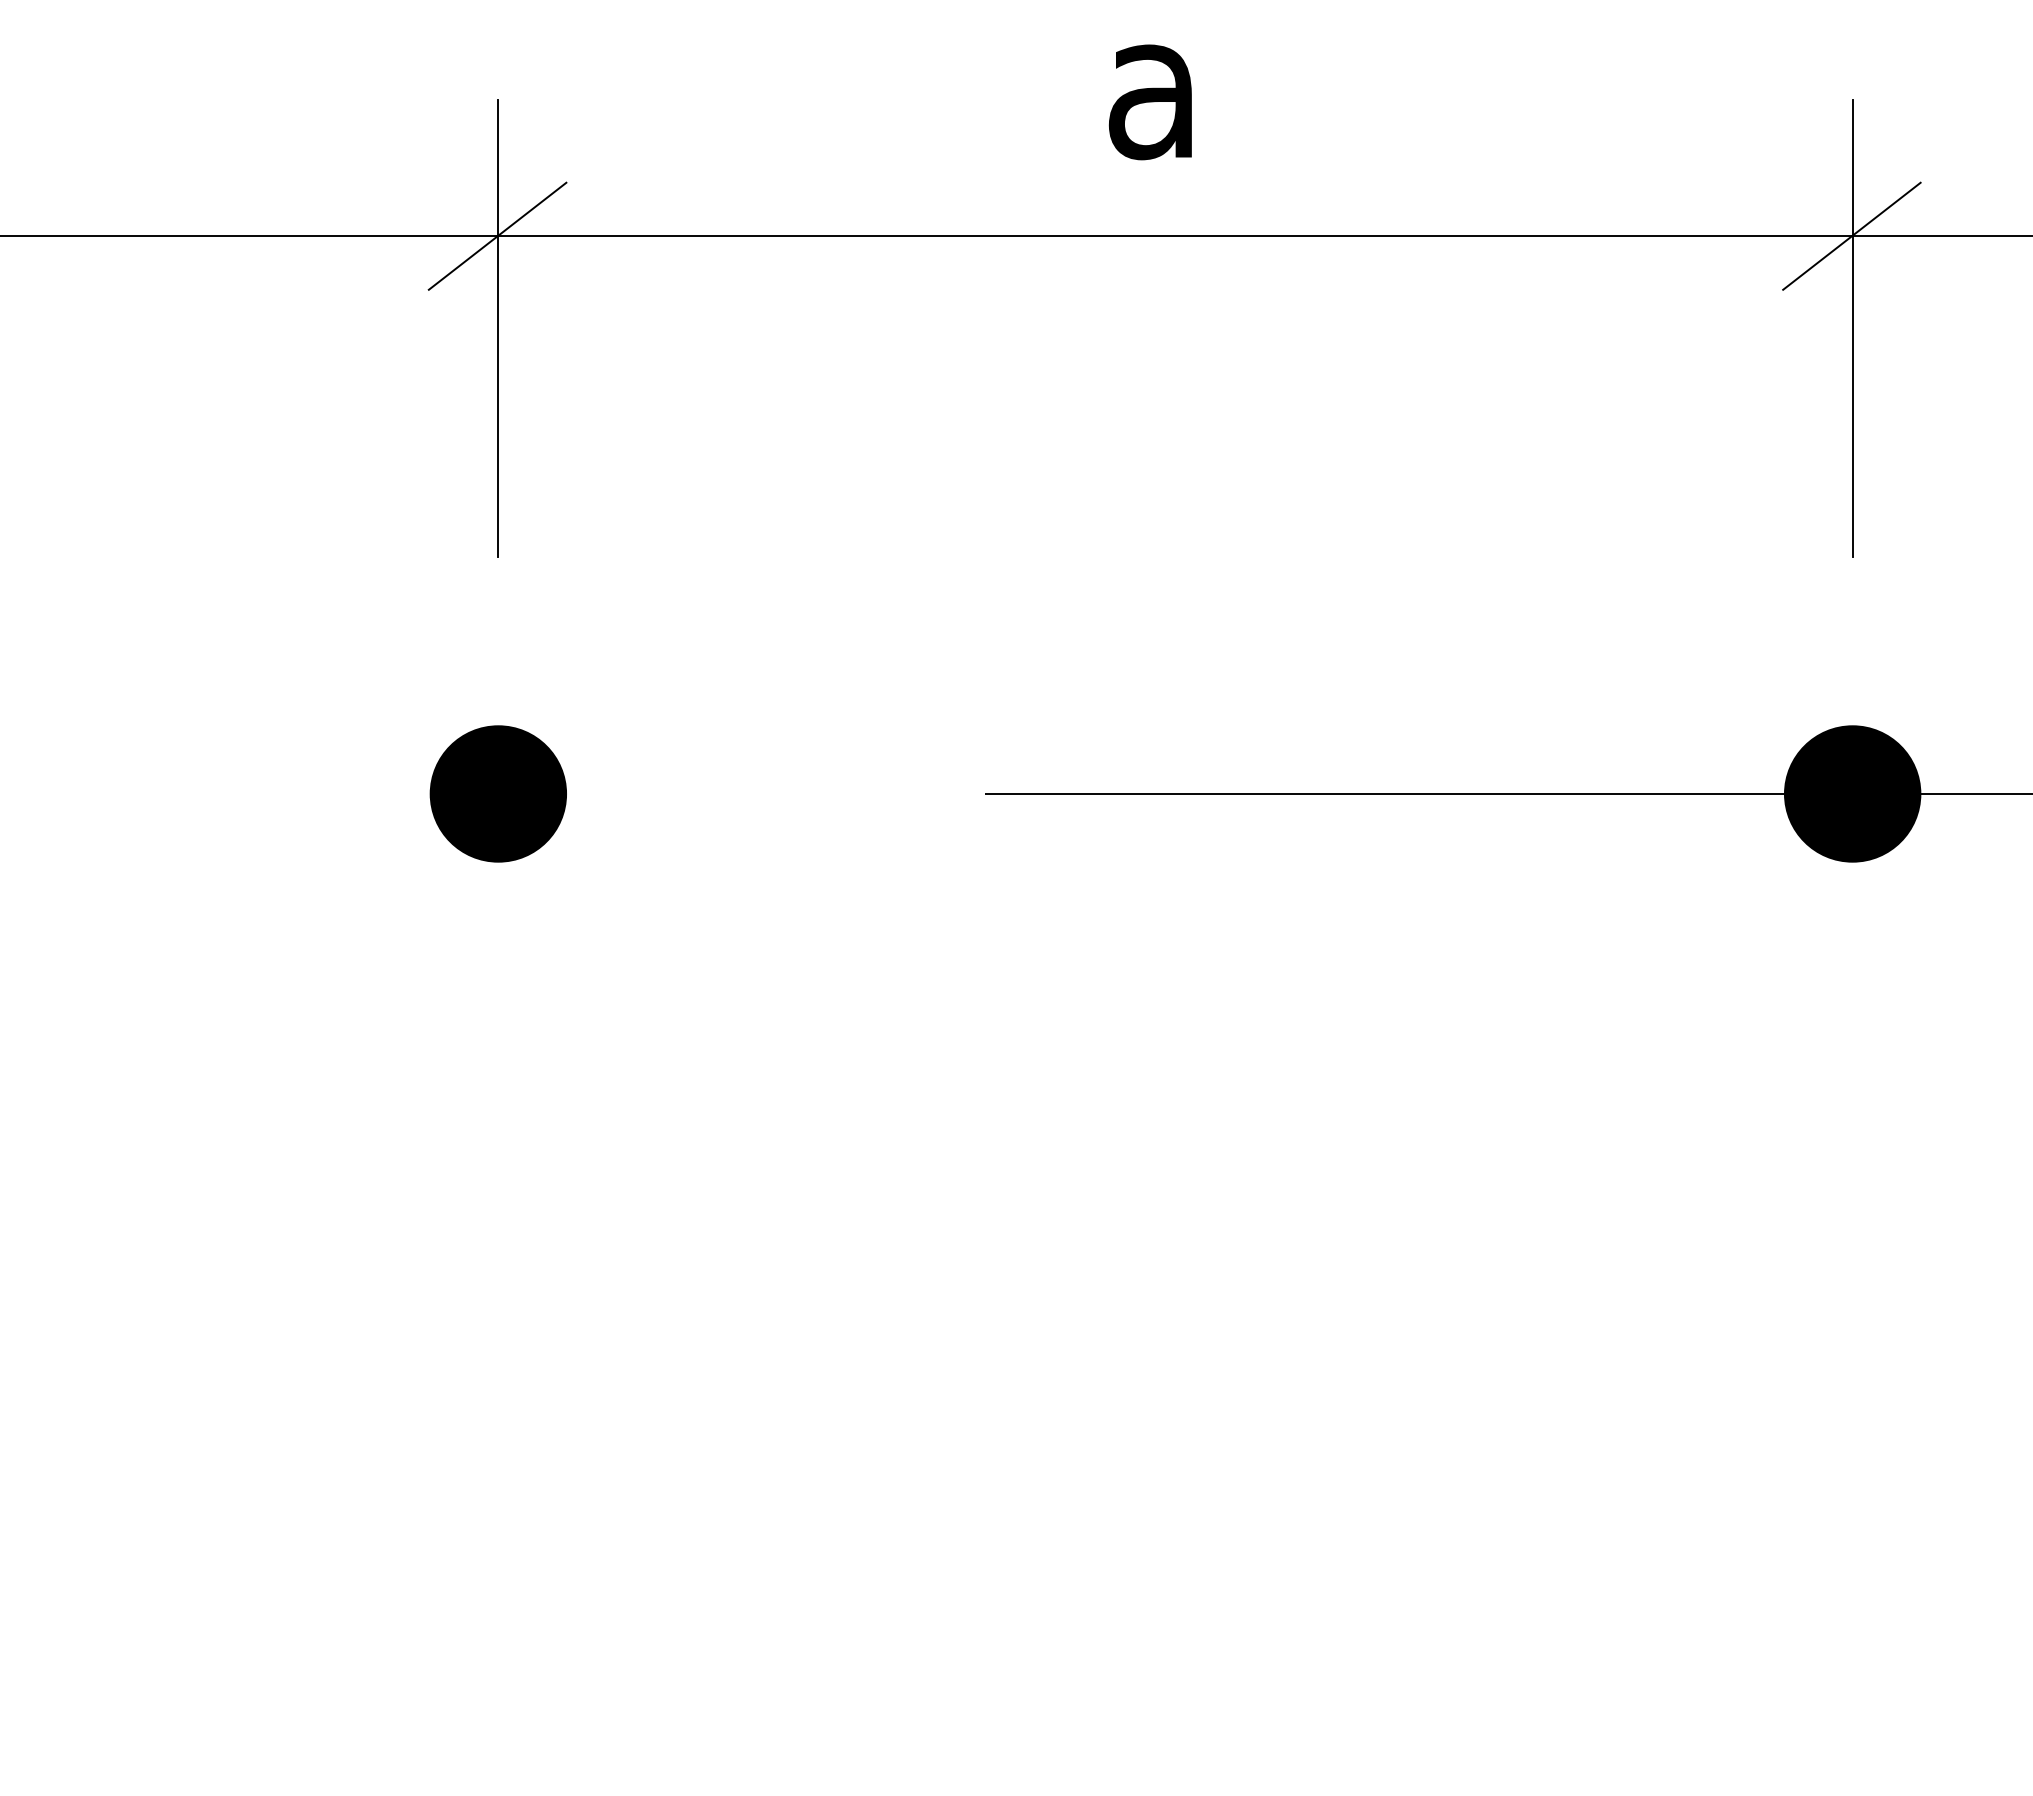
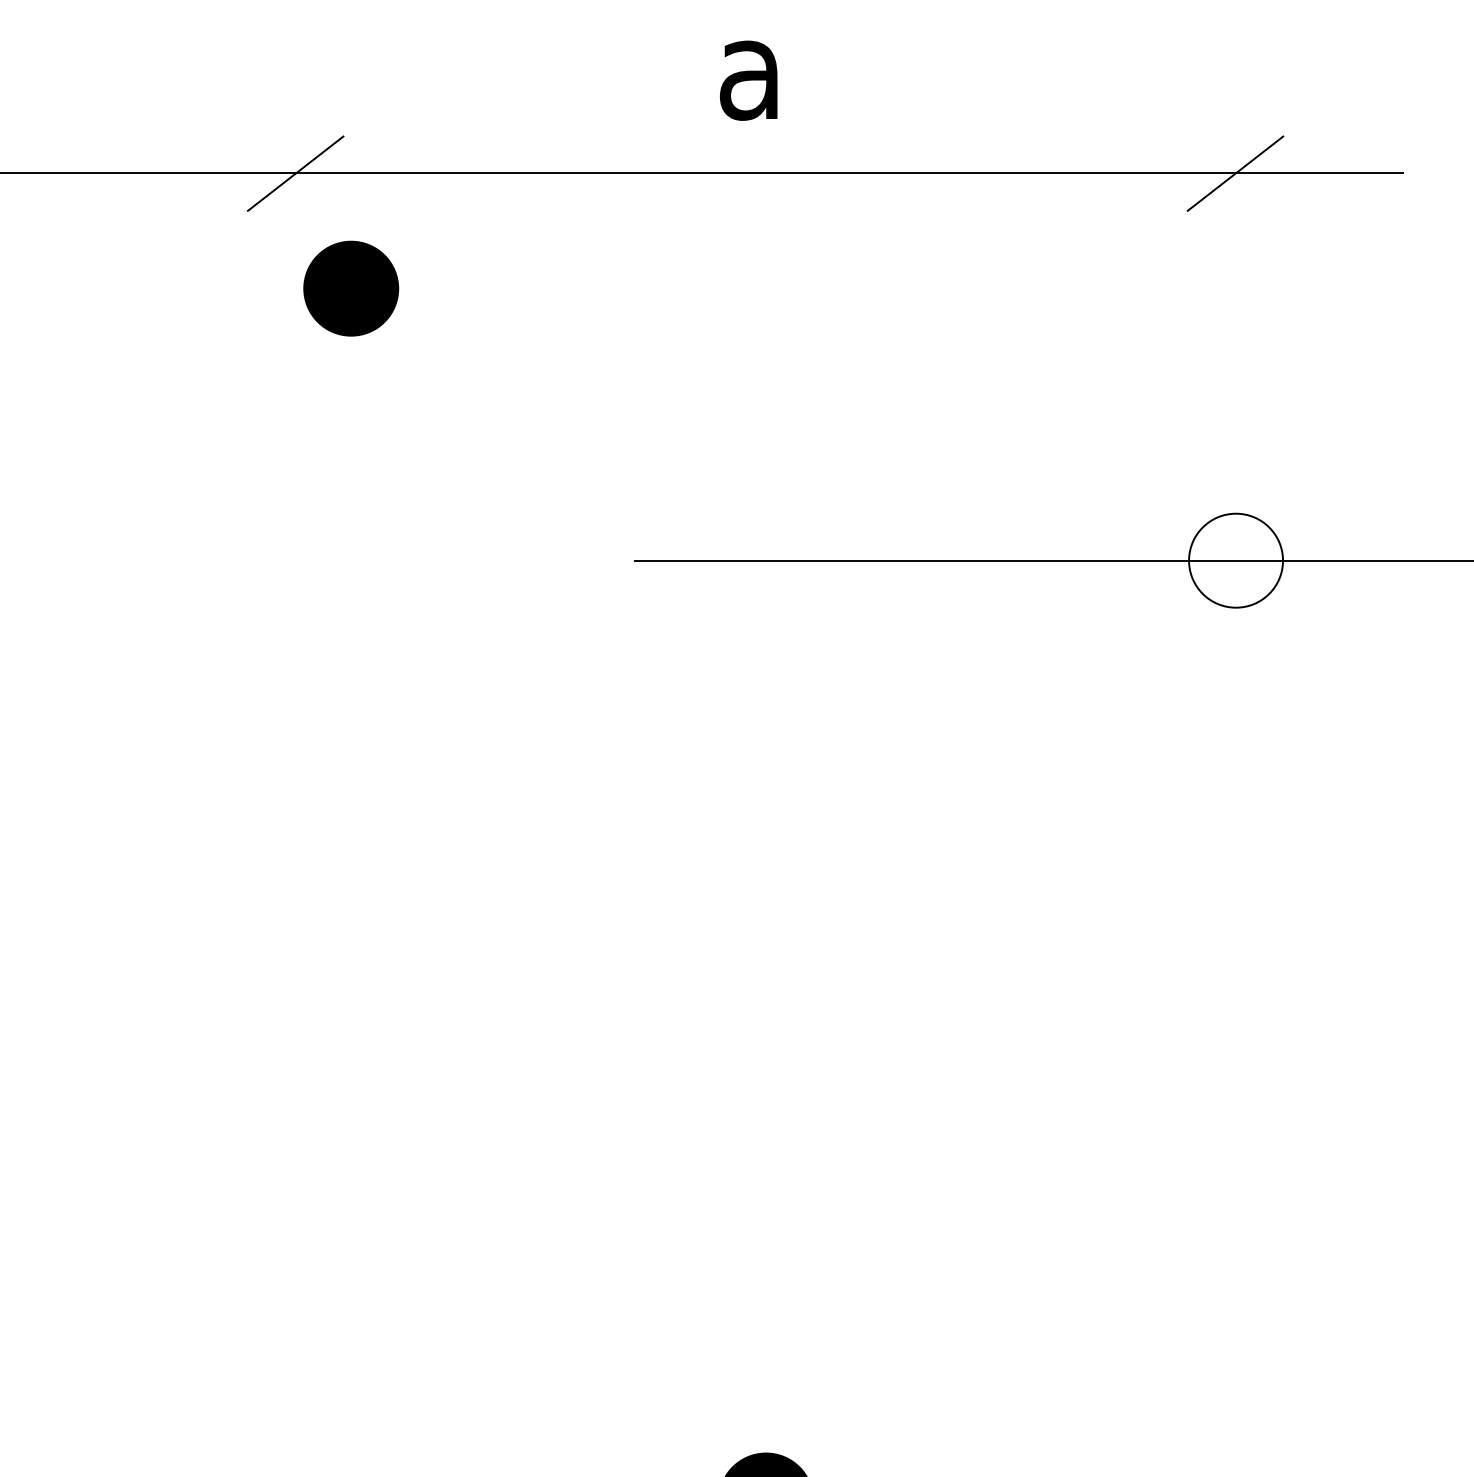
line: (498, 328) -> (296, 237), removed
line: (1853, 328) -> (1236, 237), removed
part: (498, 793) -> (351, 288), moved
fill: (1853, 793) -> (1236, 560), removed

